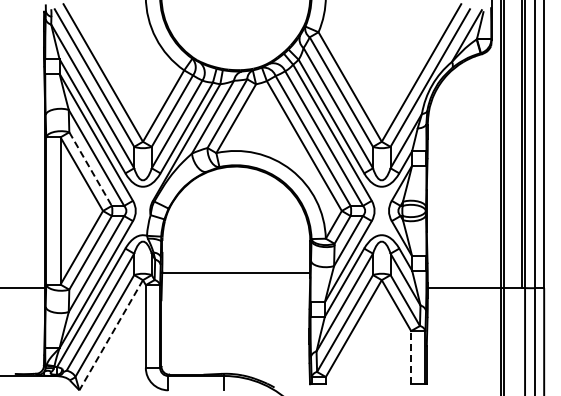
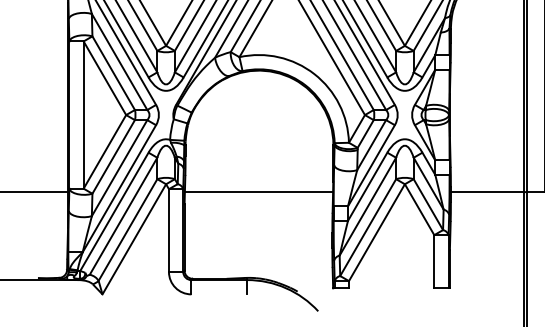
line: (90, 169) -> (113, 73), dashed -> solid
line: (235, 273) -> (258, 192), moved
line: (111, 335) -> (134, 239), dashed -> solid
line: (411, 357) -> (434, 261), dashed -> solid

